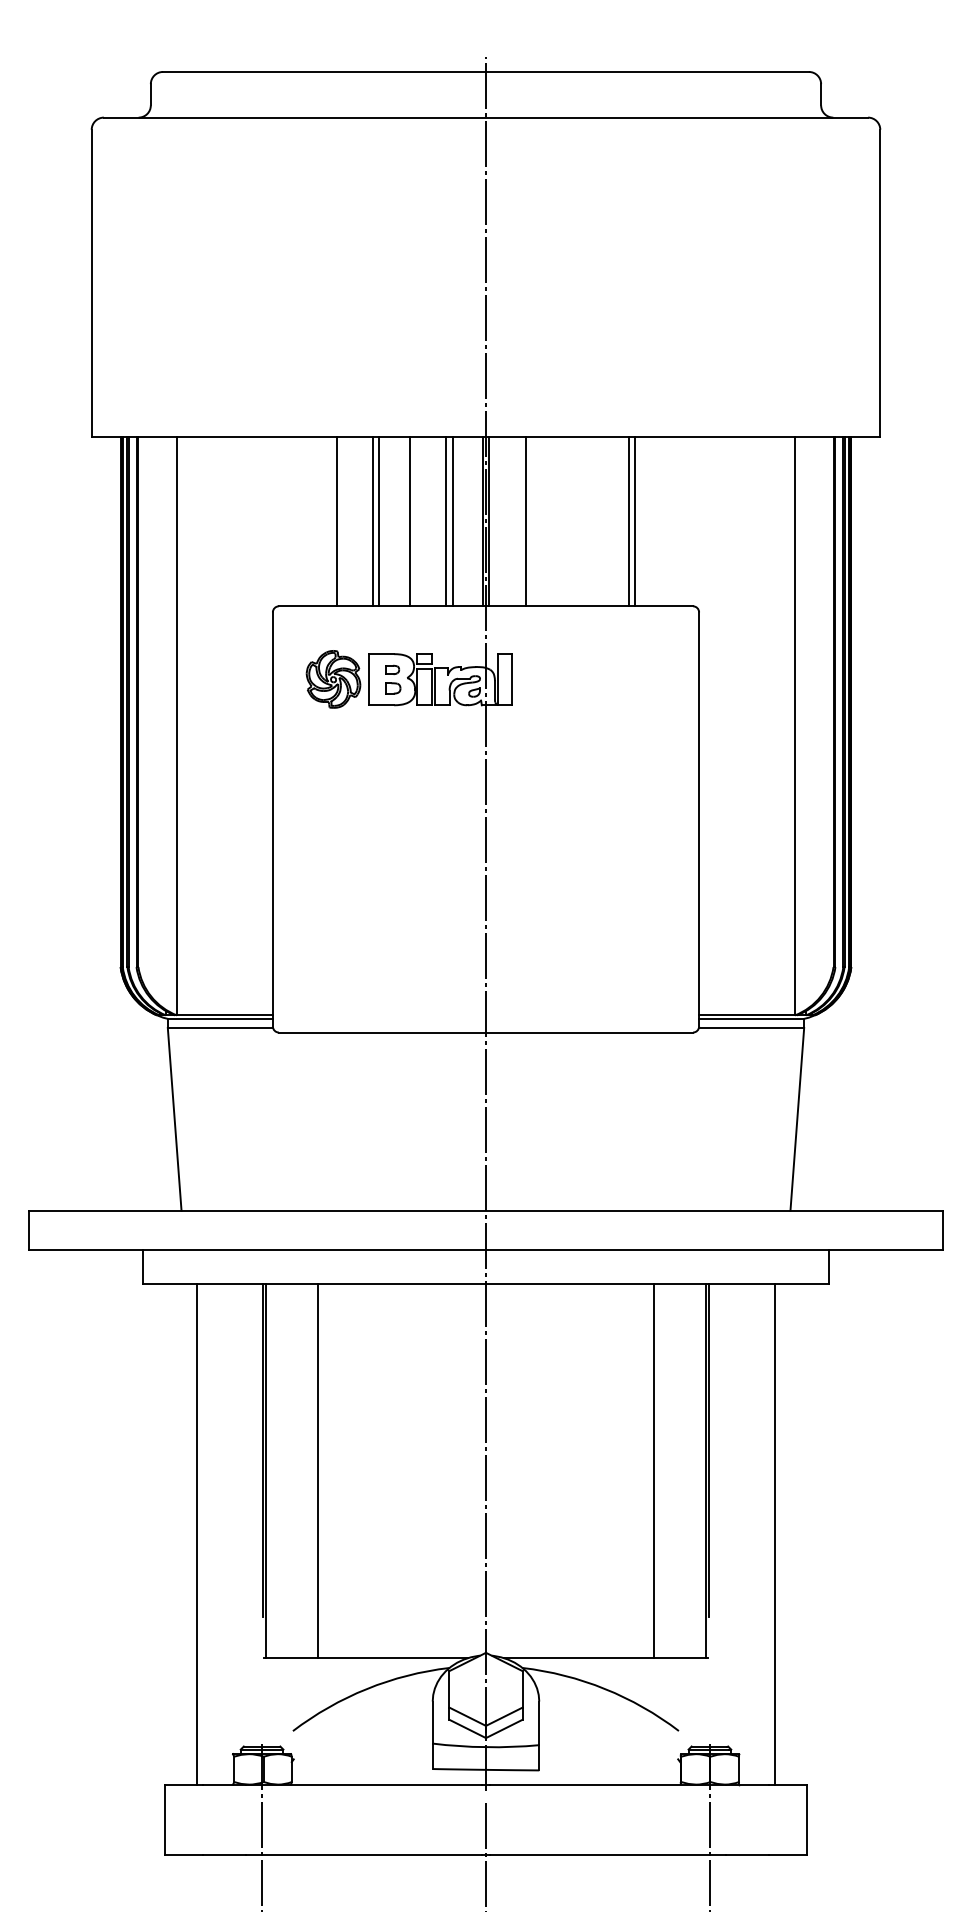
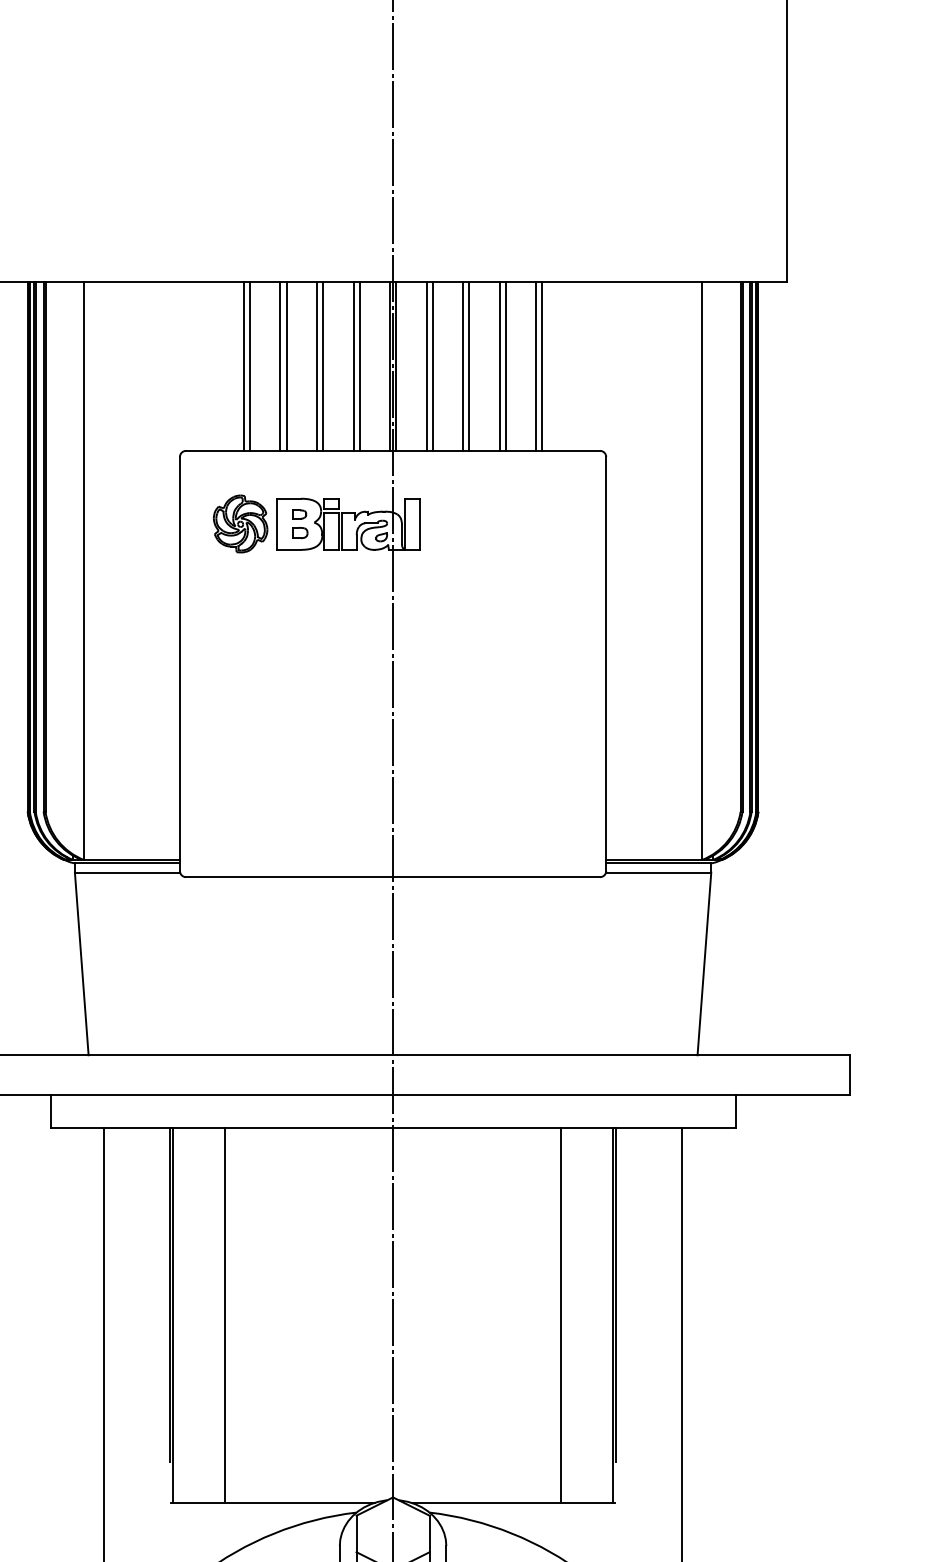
line: (342, 521) -> (249, 366), added
line: (415, 521) -> (322, 366), added
line: (519, 521) -> (426, 366), added
line: (556, 521) -> (463, 366), added
line: (562, 521) -> (469, 366), added
line: (592, 521) -> (499, 366), added
line: (598, 521) -> (505, 366), added

